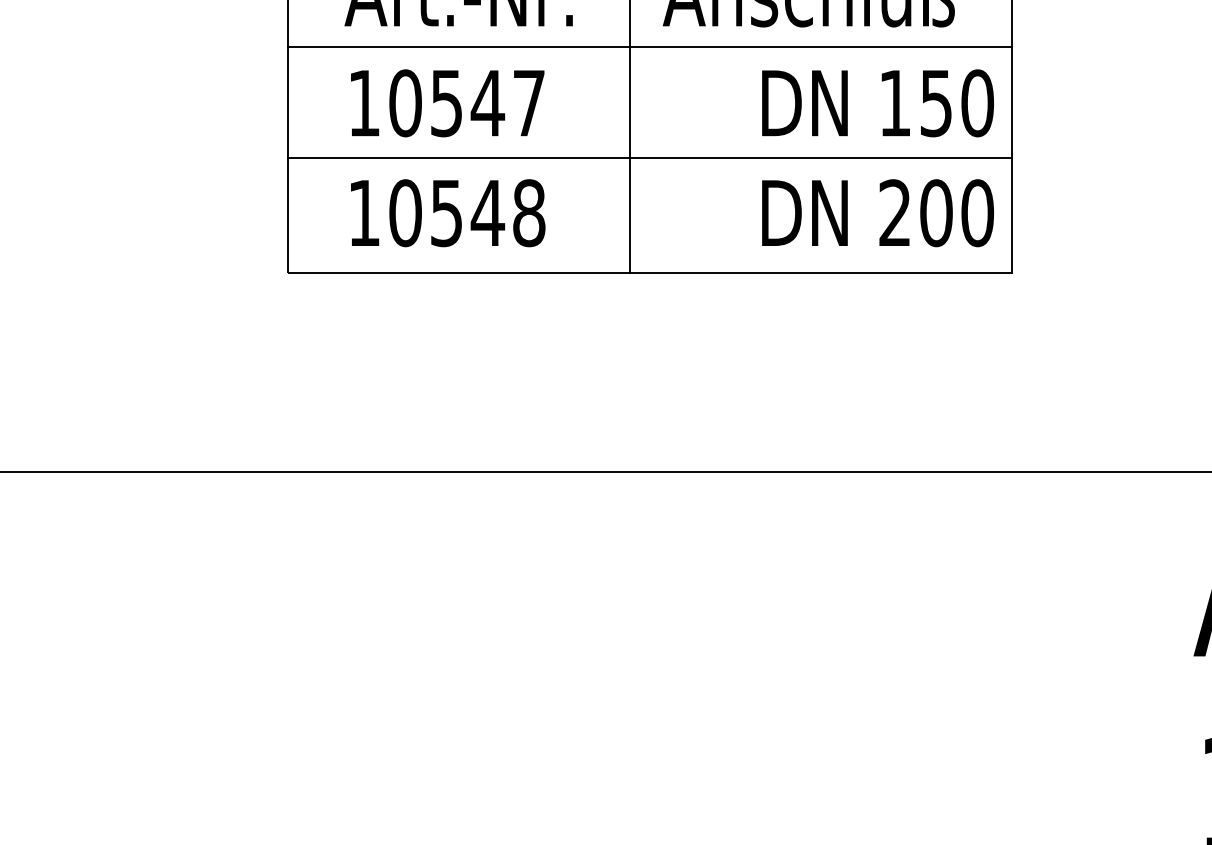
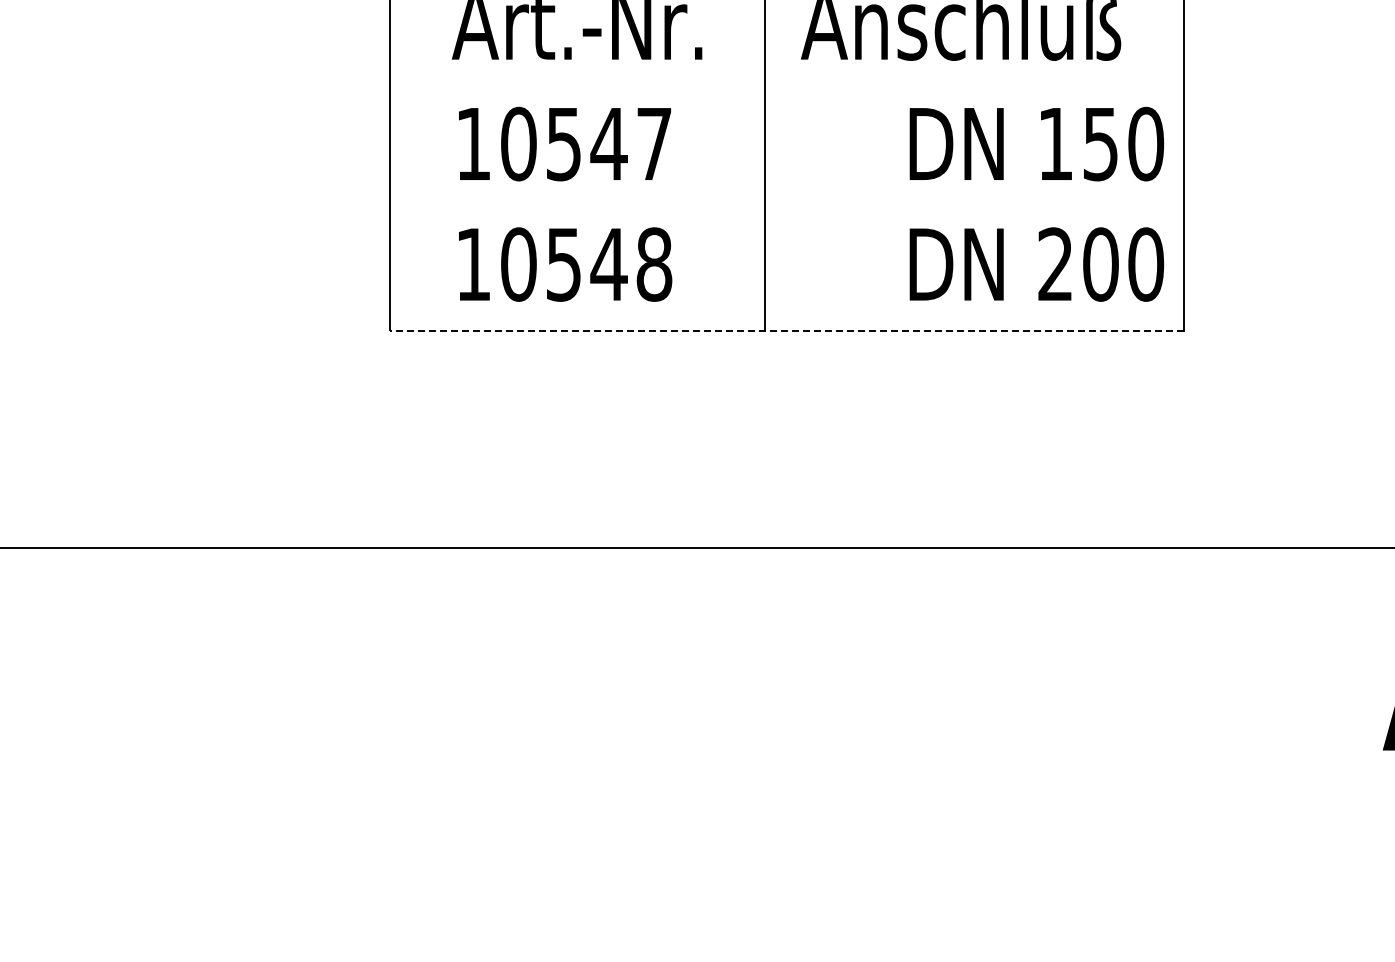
line: (649, 47) -> (786, 82), removed
line: (649, 157) -> (786, 203), removed
line: (649, 273) -> (786, 330), solid -> dashed

